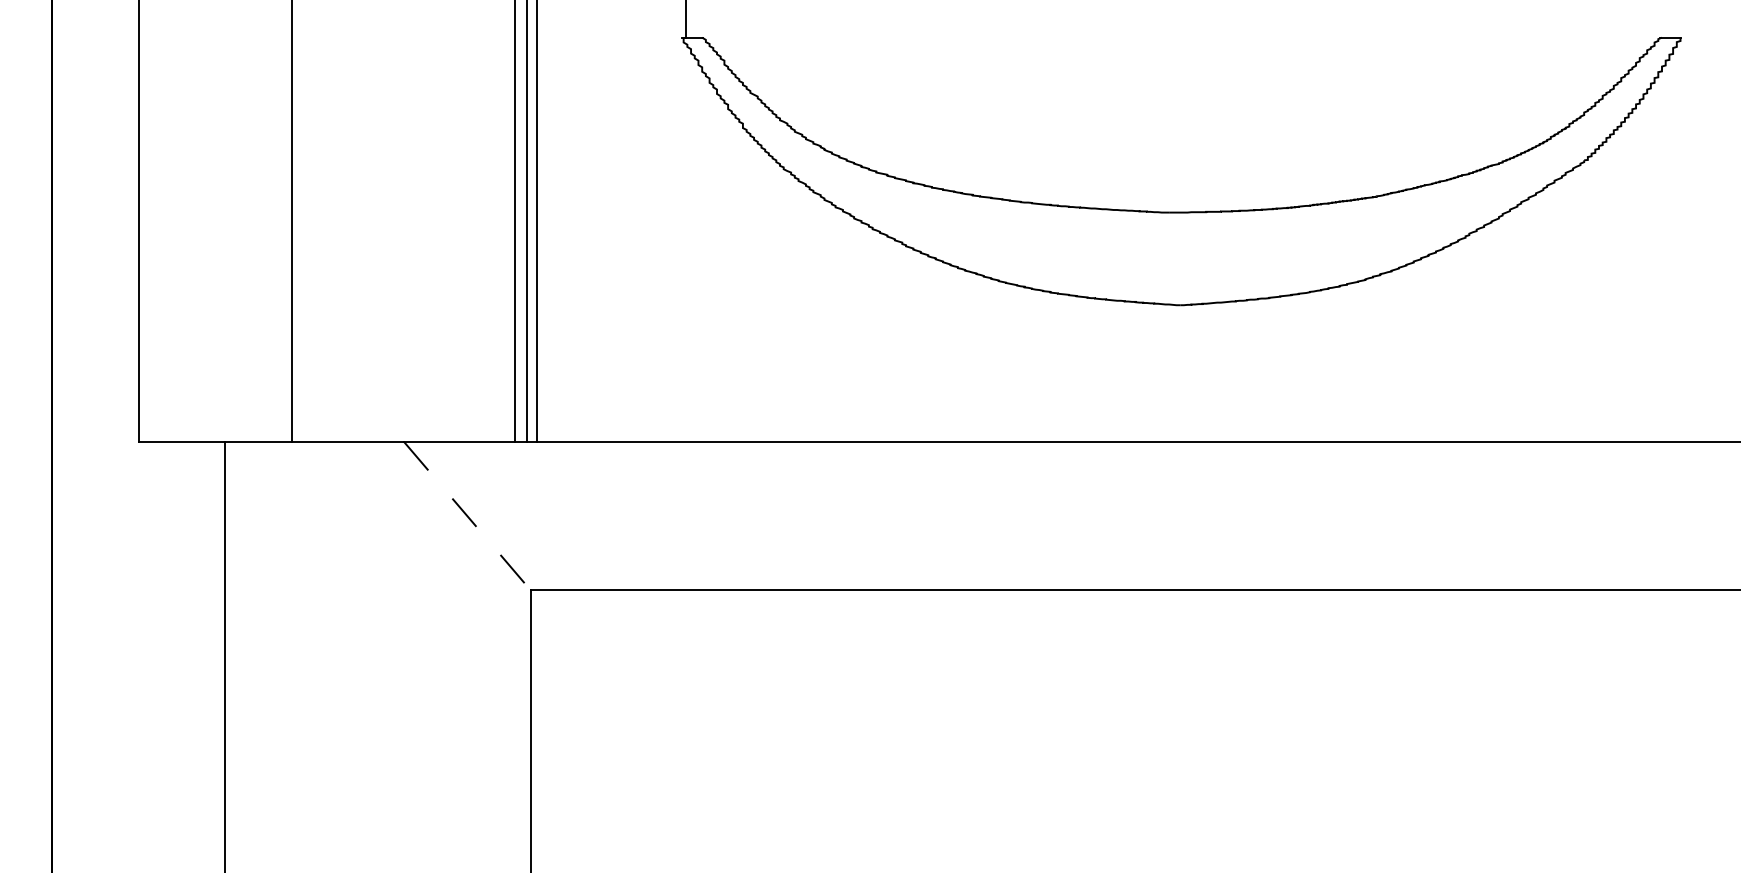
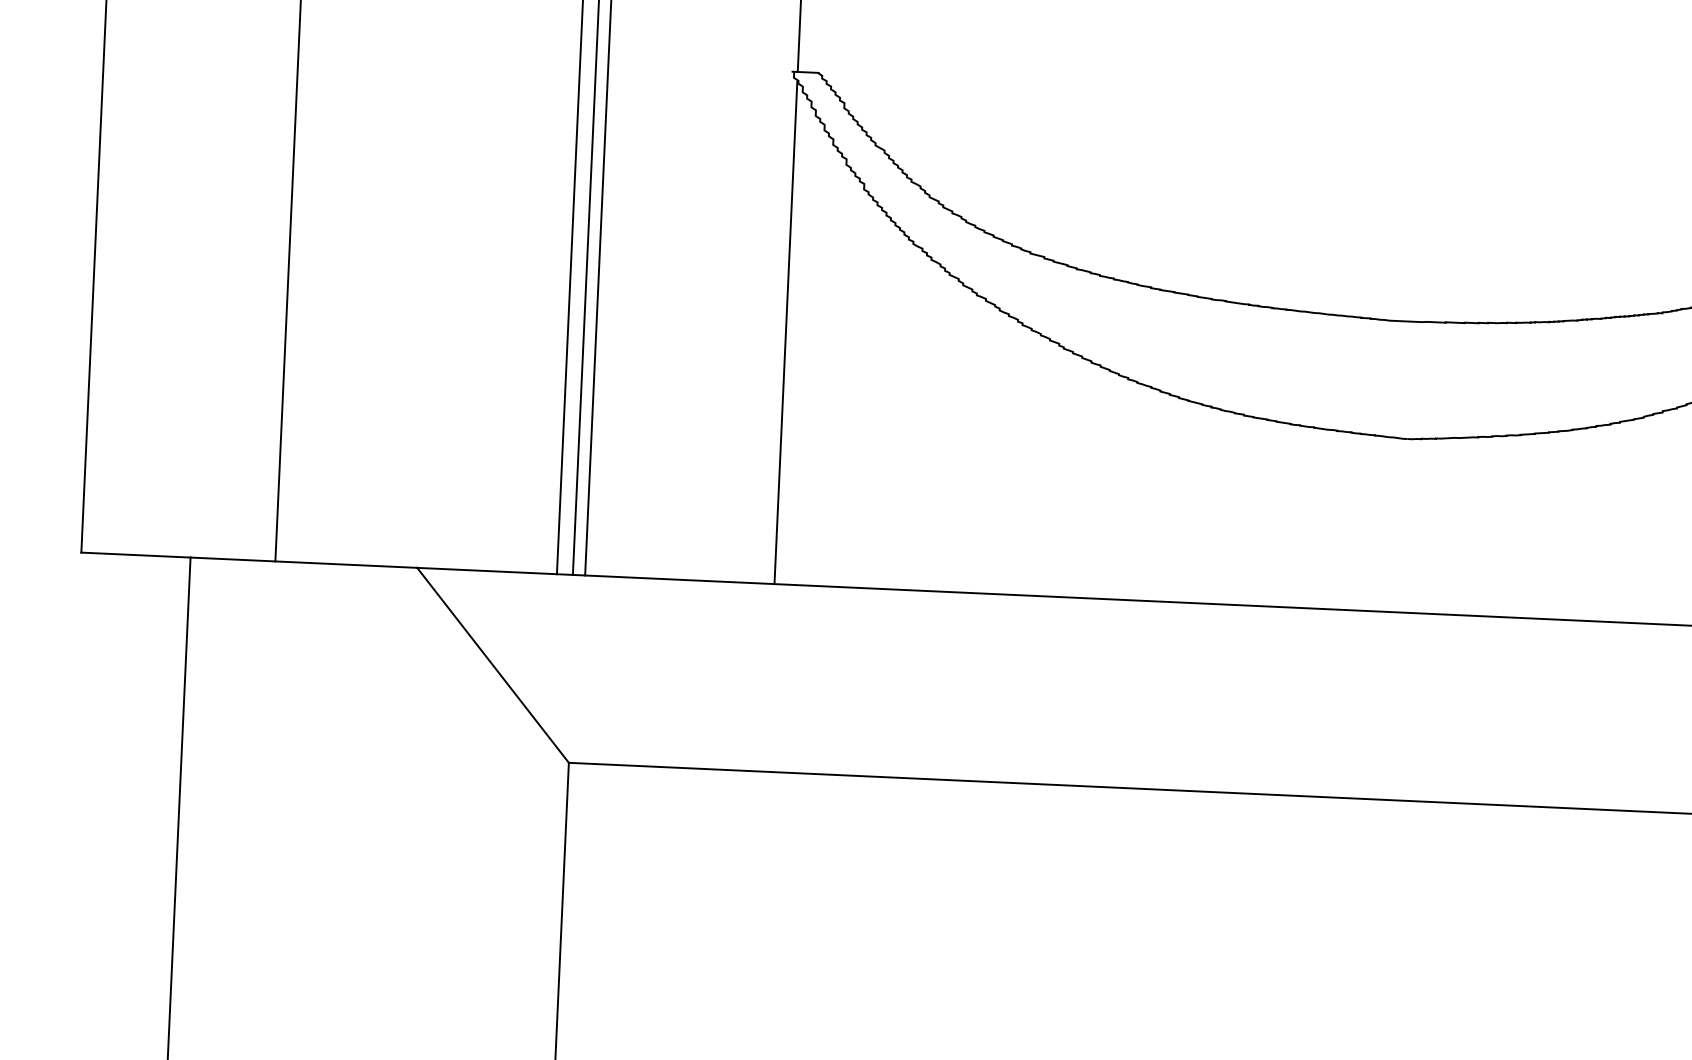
line: (686, 243) -> (785, 332), added
line: (467, 516) -> (492, 665), dashed -> solid

